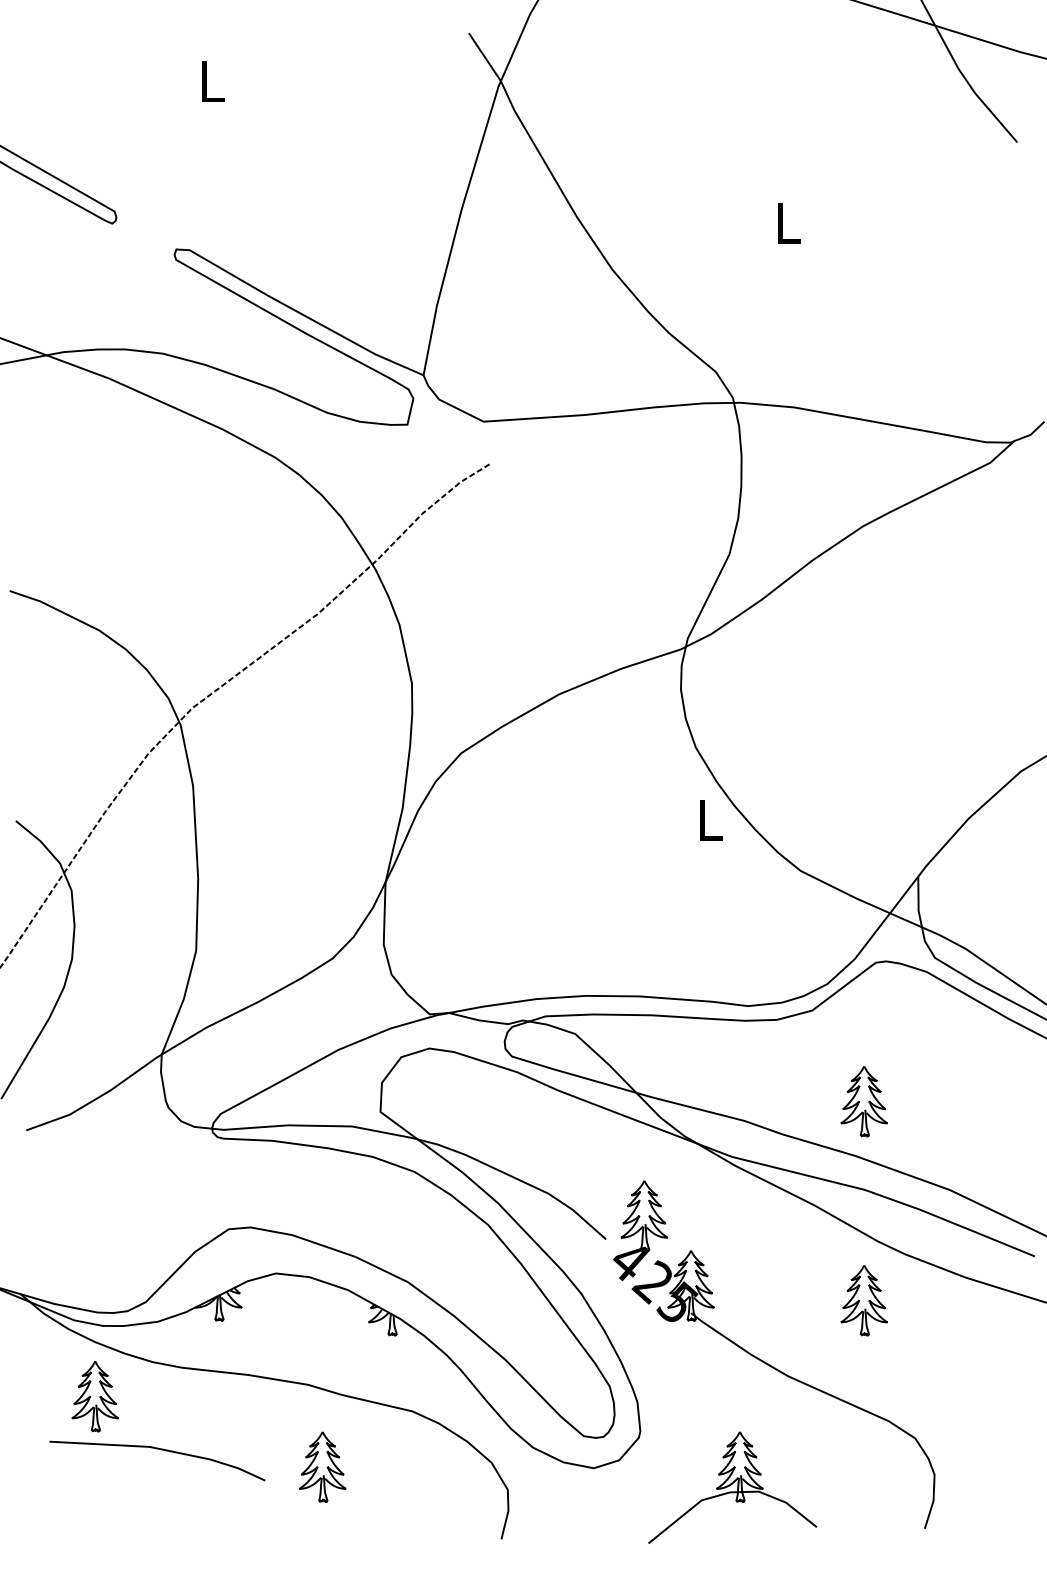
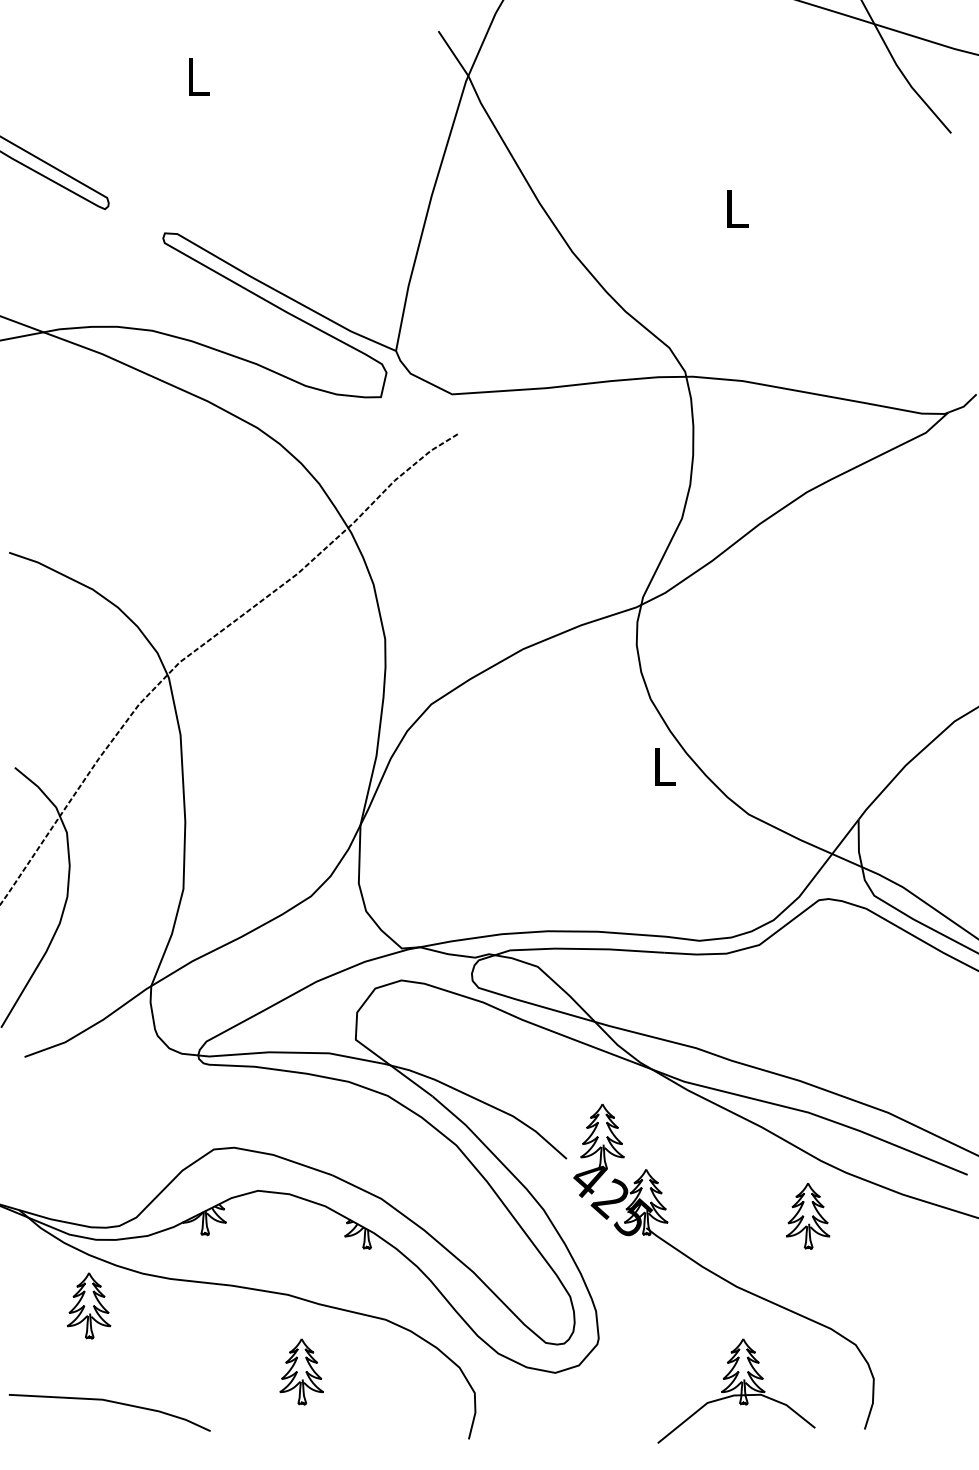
part: (863, 1101) -> (807, 1029), removed
line: (160, 1450) -> (112, 1403), moved
part: (732, 1487) -> (736, 1390), moved

